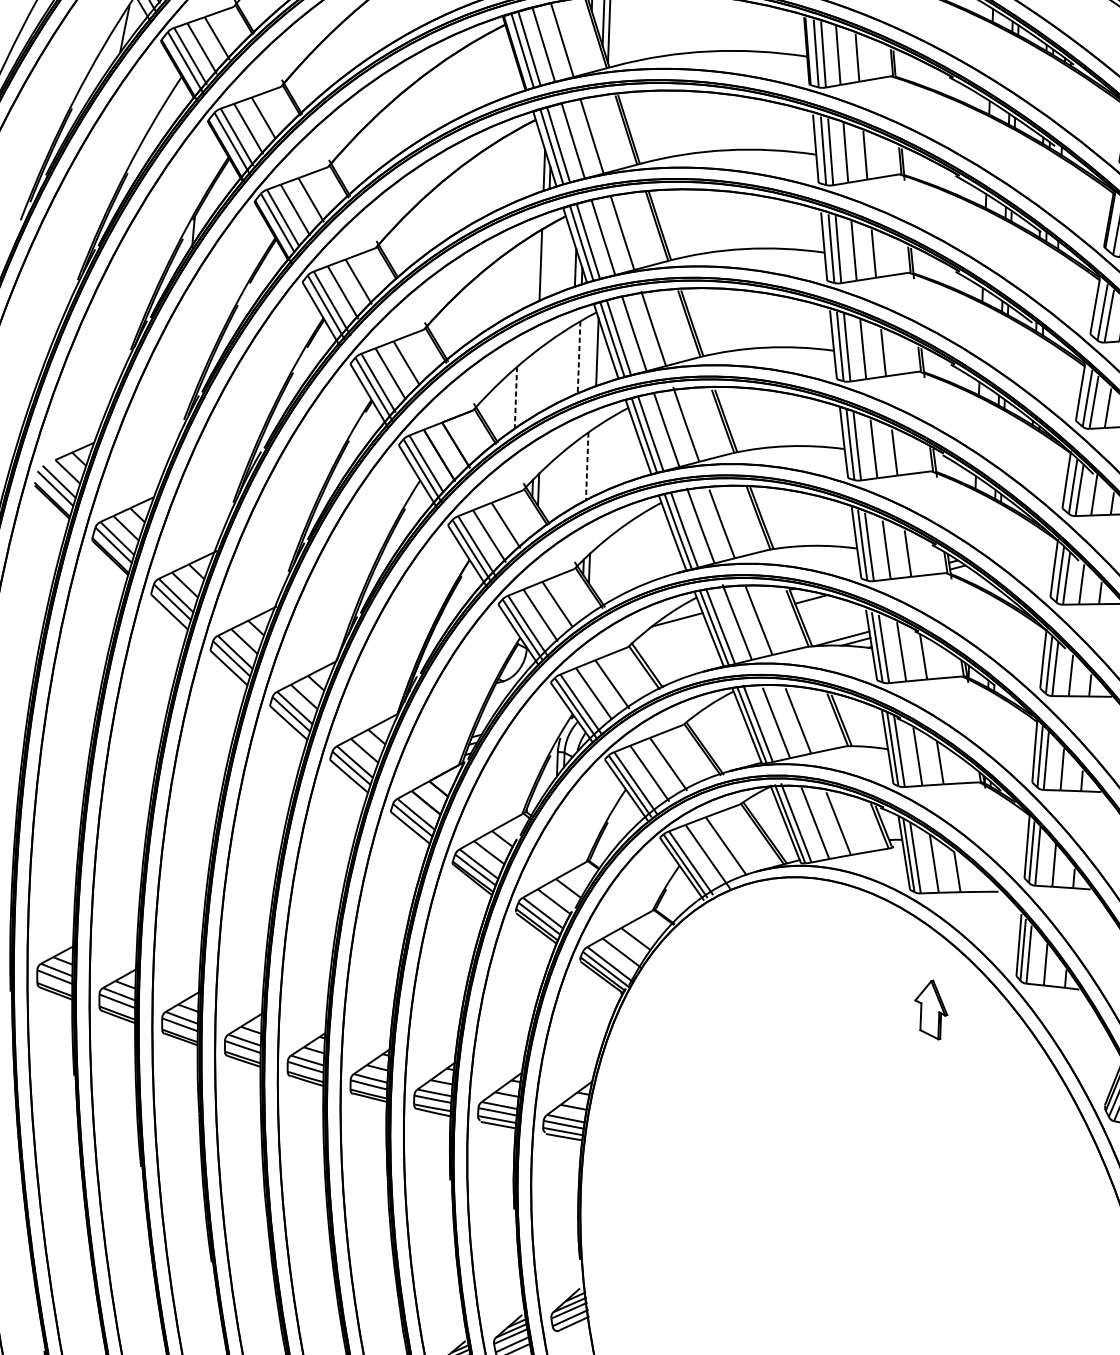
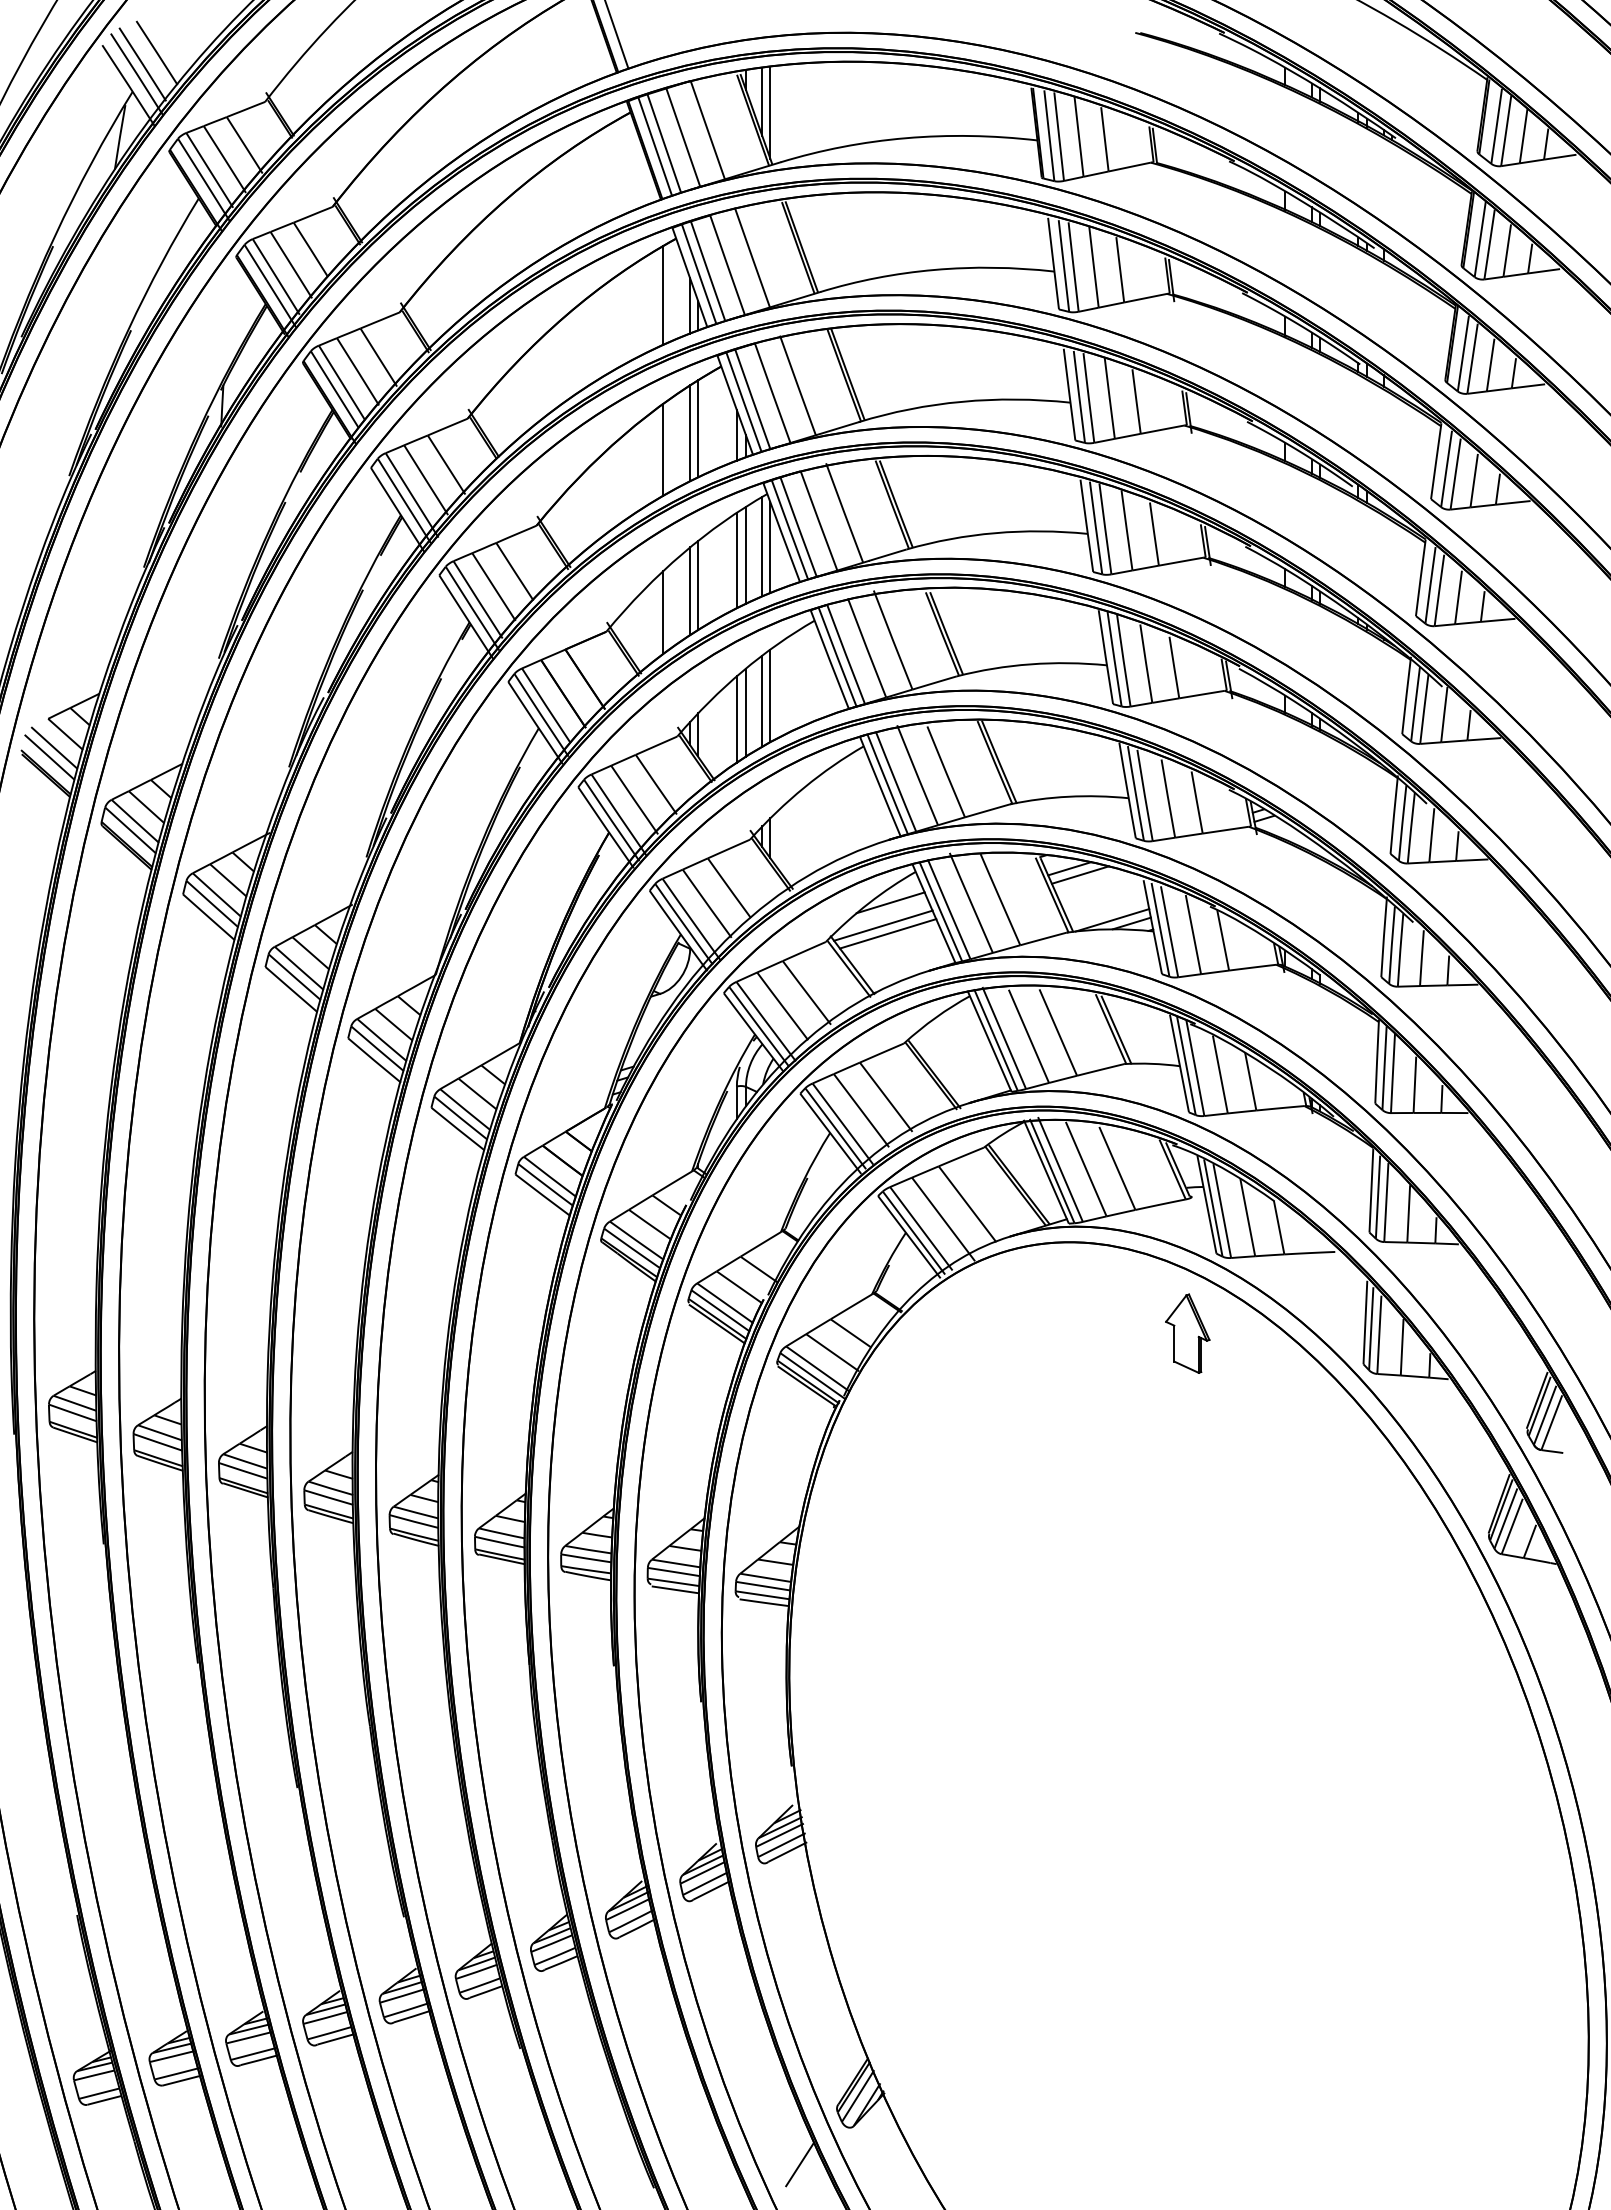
line: (524, 161) -> (663, 295), added
line: (547, 261) -> (698, 428), added
line: (520, 276) -> (663, 449), added
line: (591, 351) -> (762, 546), added
line: (578, 357) -> (745, 555), dashed -> solid
line: (571, 360) -> (736, 560), added
line: (542, 378) -> (698, 585), added
line: (536, 382) -> (690, 591), added
line: (516, 398) -> (663, 613), dashed -> solid
line: (593, 462) -> (770, 695), added
line: (587, 466) -> (762, 701), dashed -> solid
line: (574, 474) -> (745, 712), added
line: (567, 479) -> (736, 719), added
line: (818, 603) -> (1079, 874), added
line: (671, 636) -> (883, 925), added
line: (674, 642) -> (887, 933), added
part: (931, 1009) -> (1187, 1333), moved

